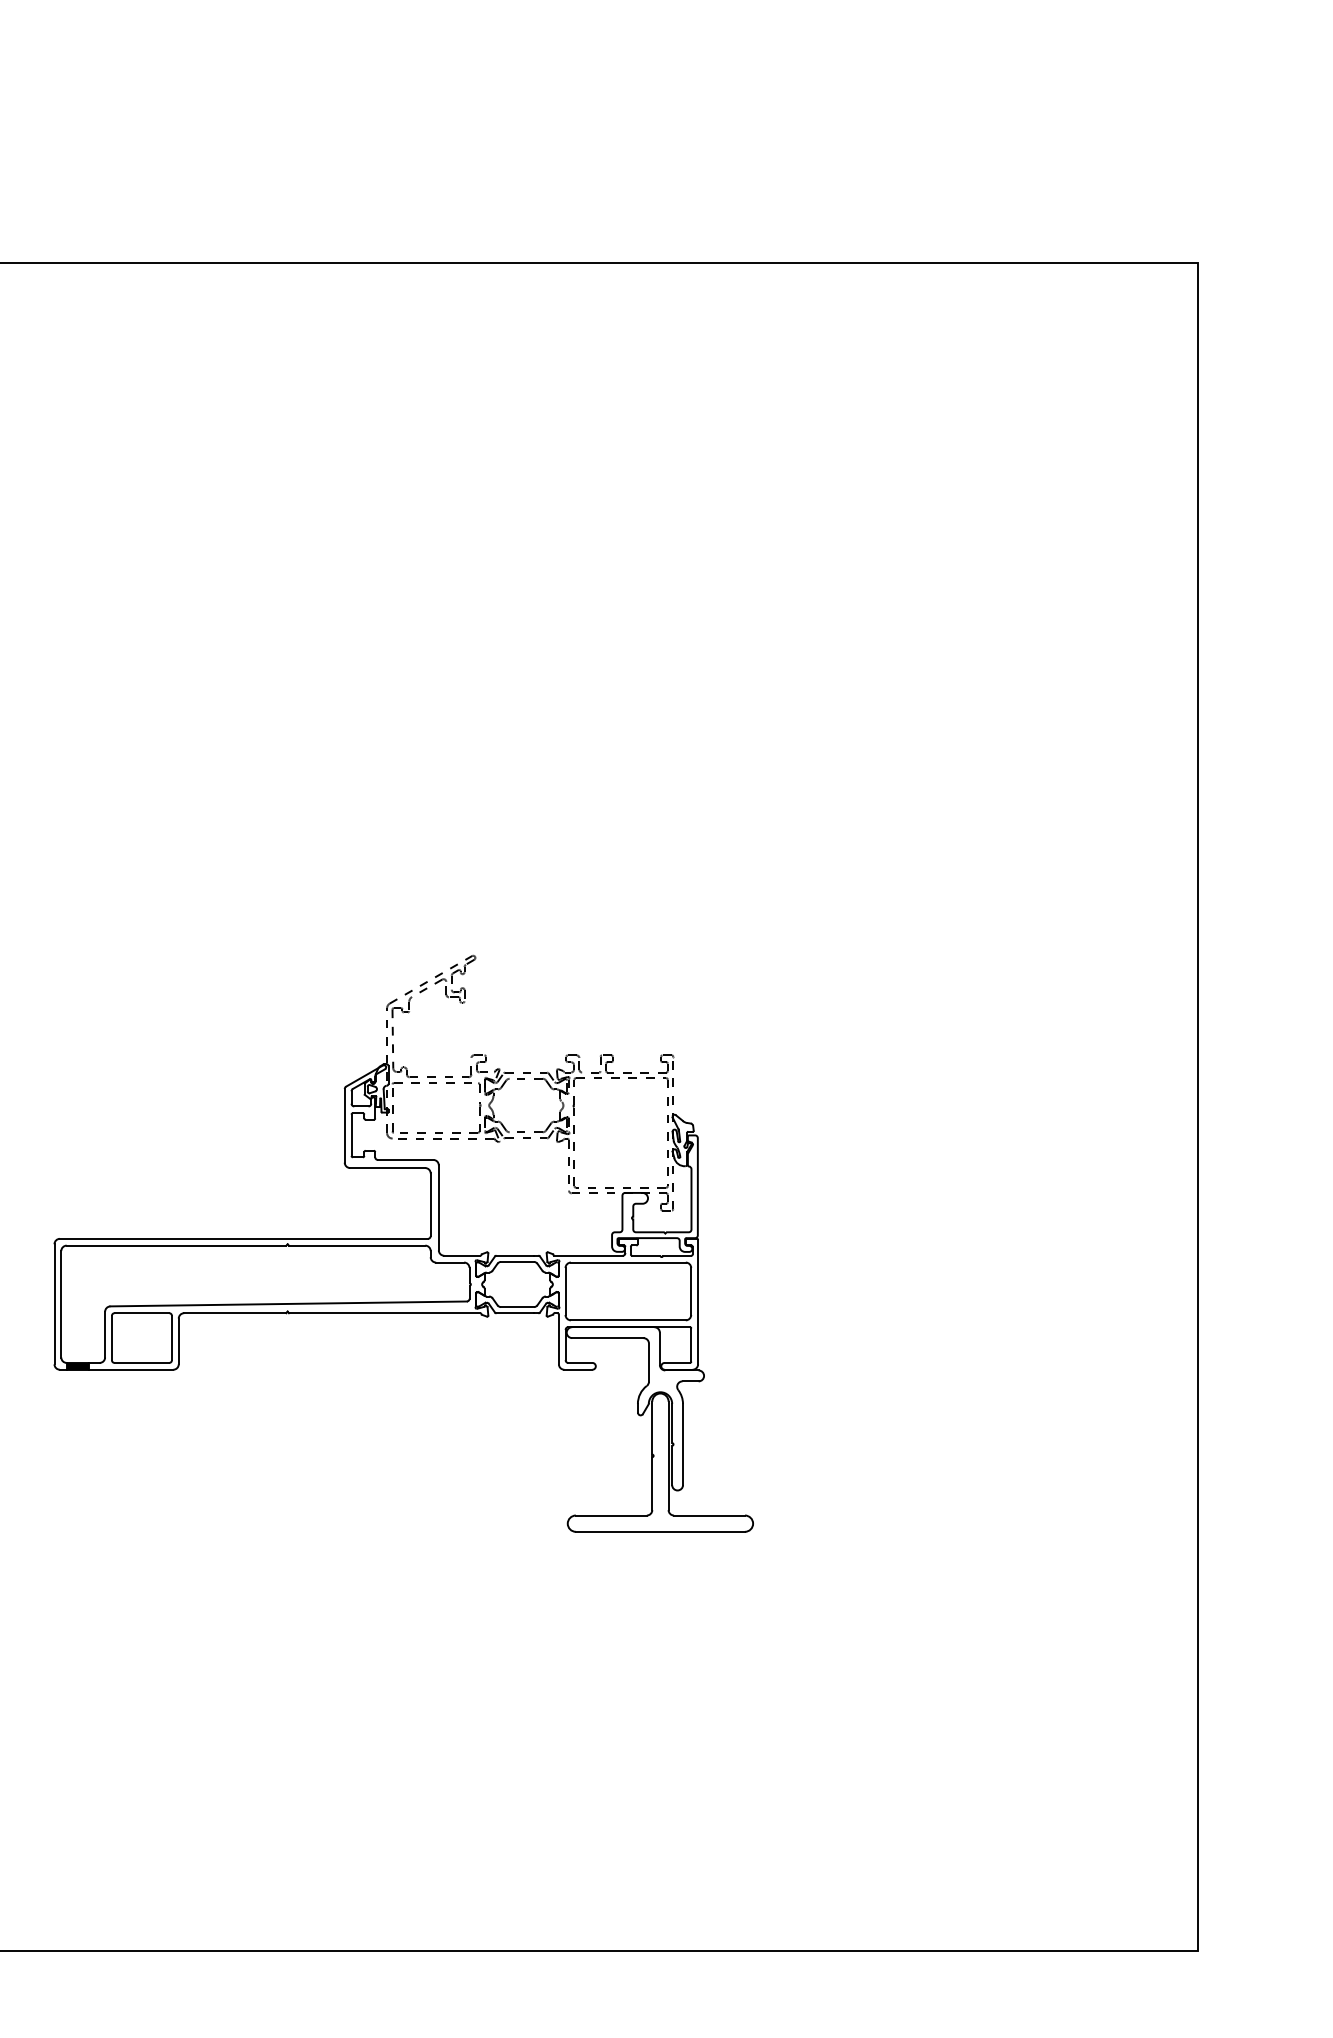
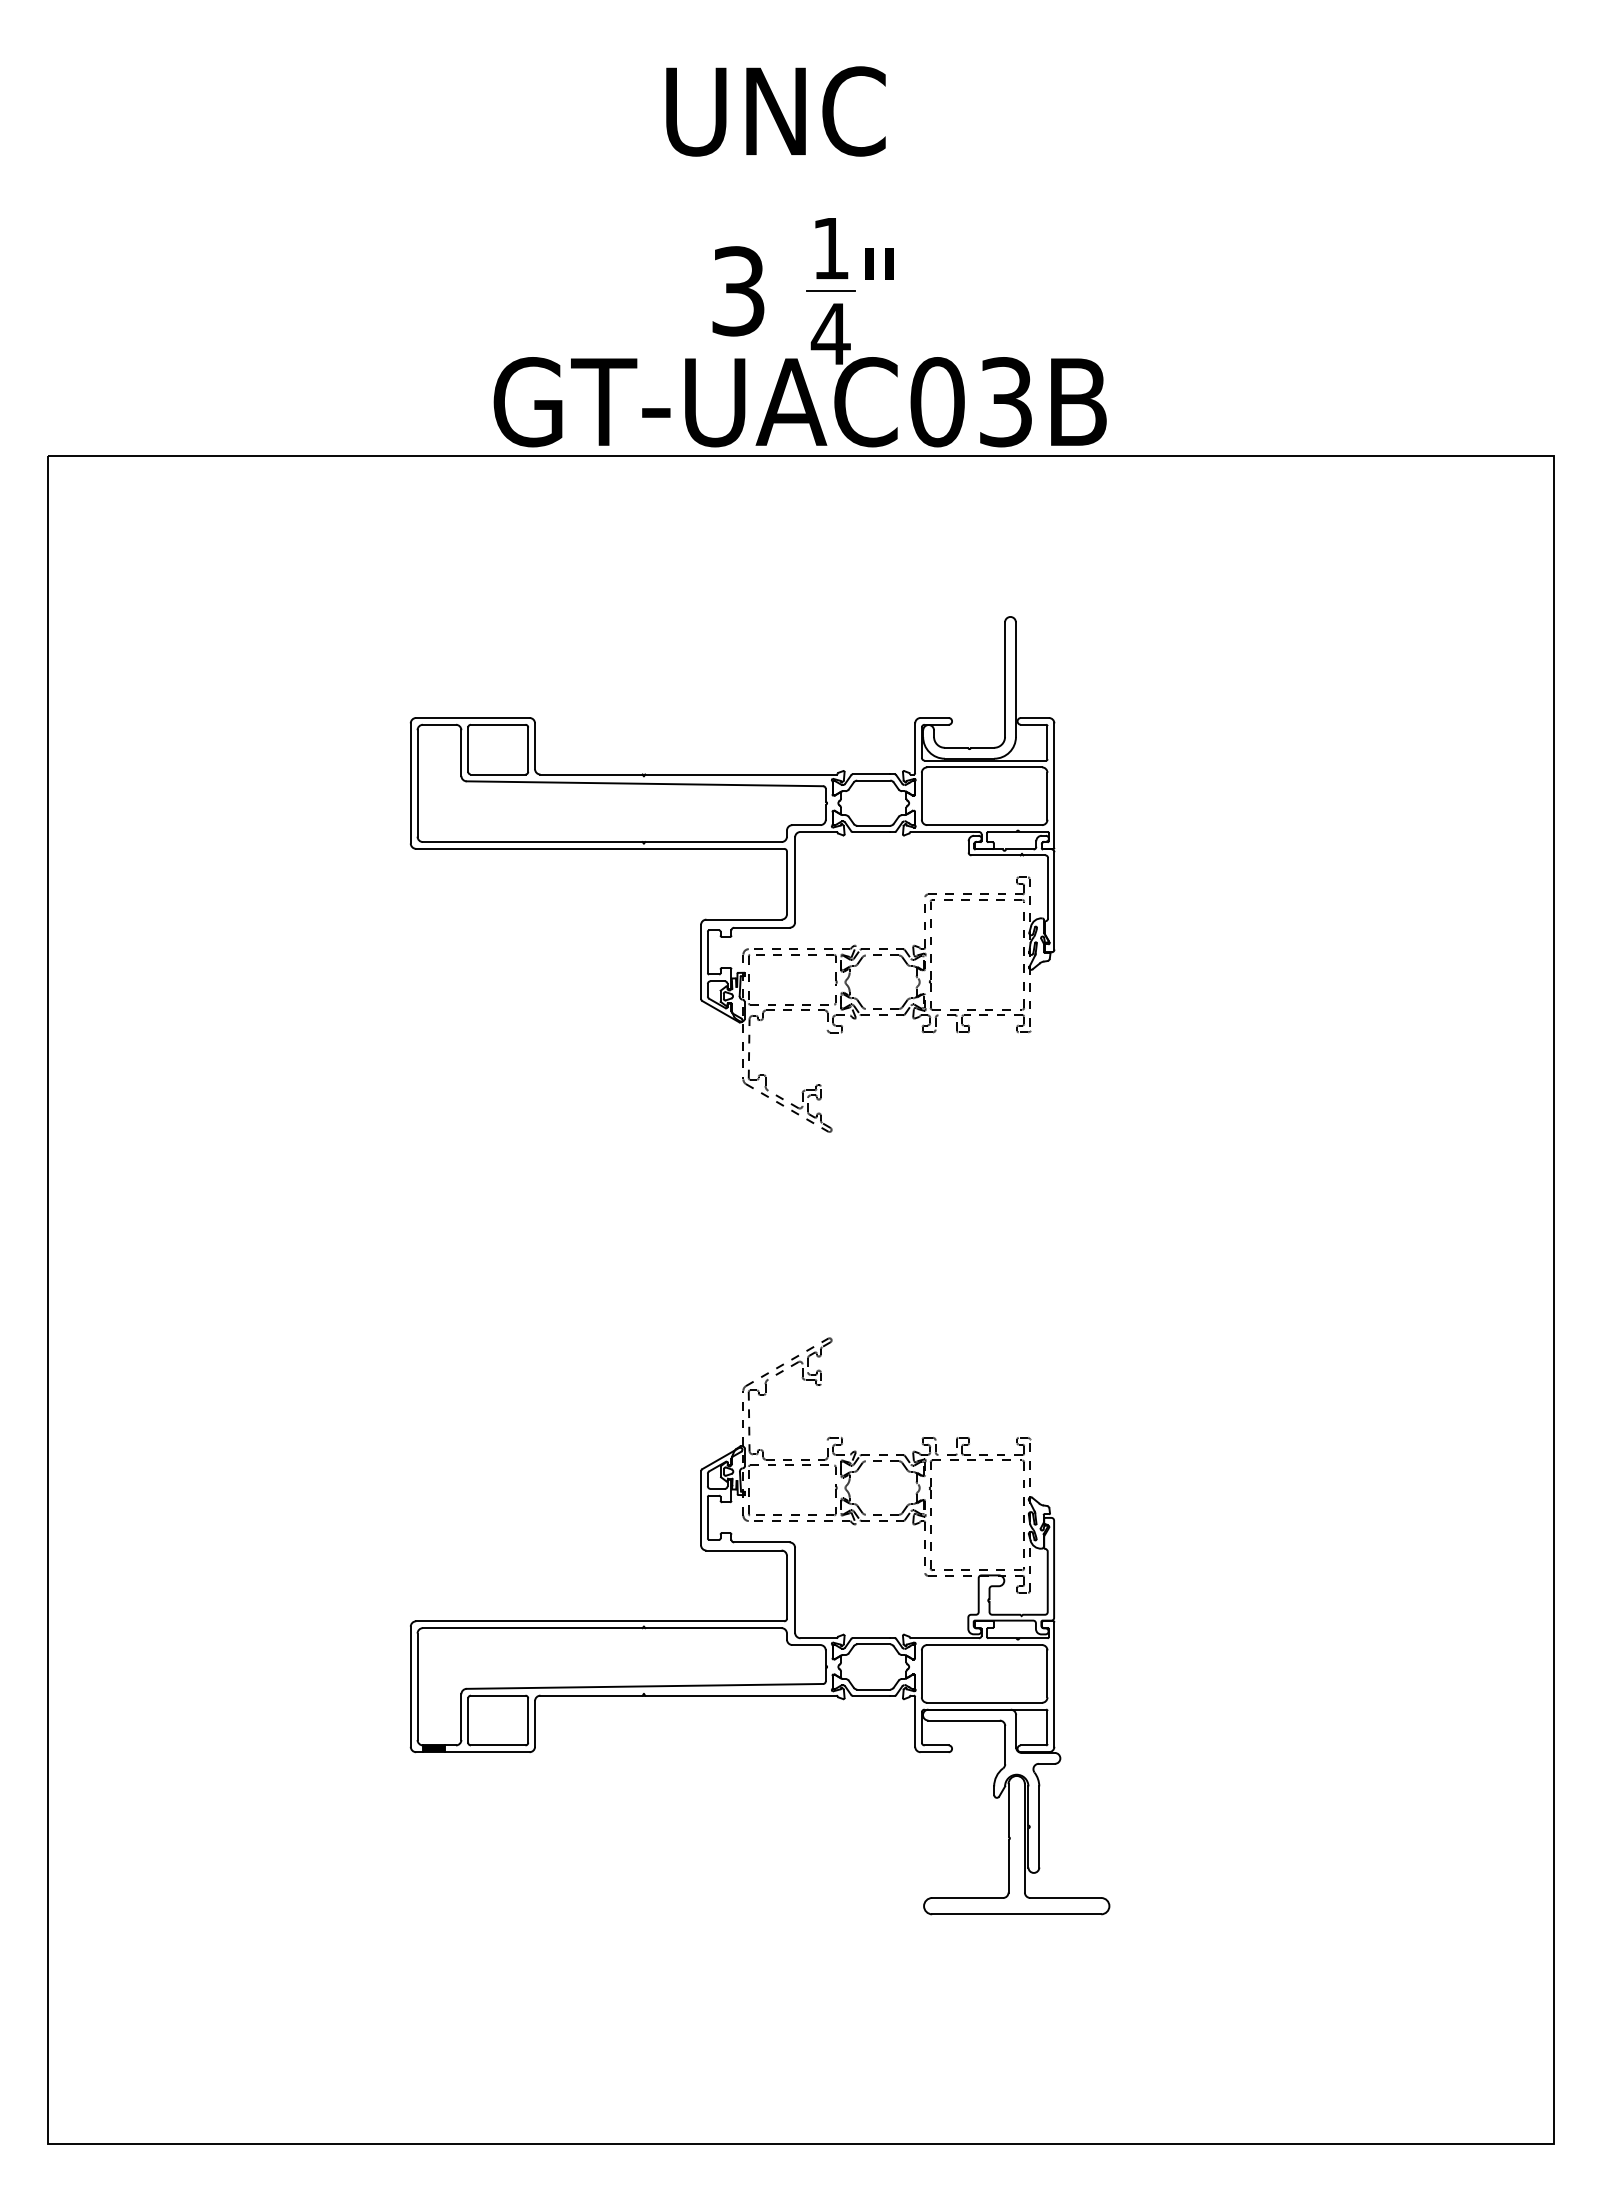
part: (455, 148) -> (811, 340), added
part: (376, 657) -> (732, 849), added
part: (403, 1244) -> (759, 1626), moved

